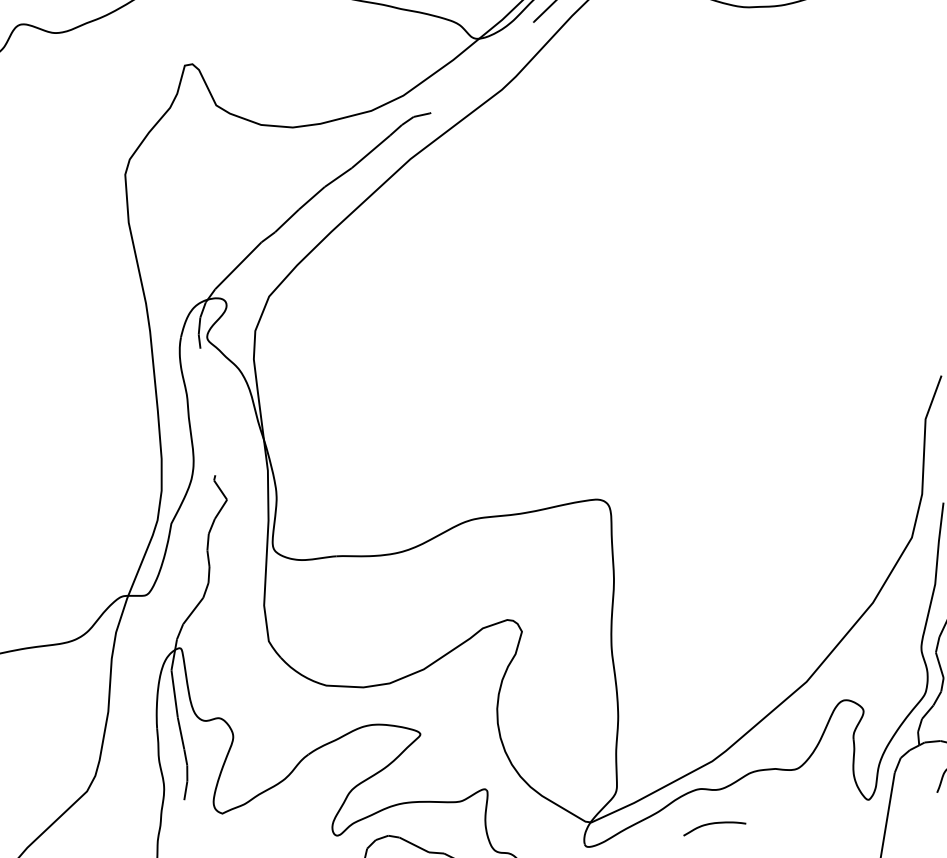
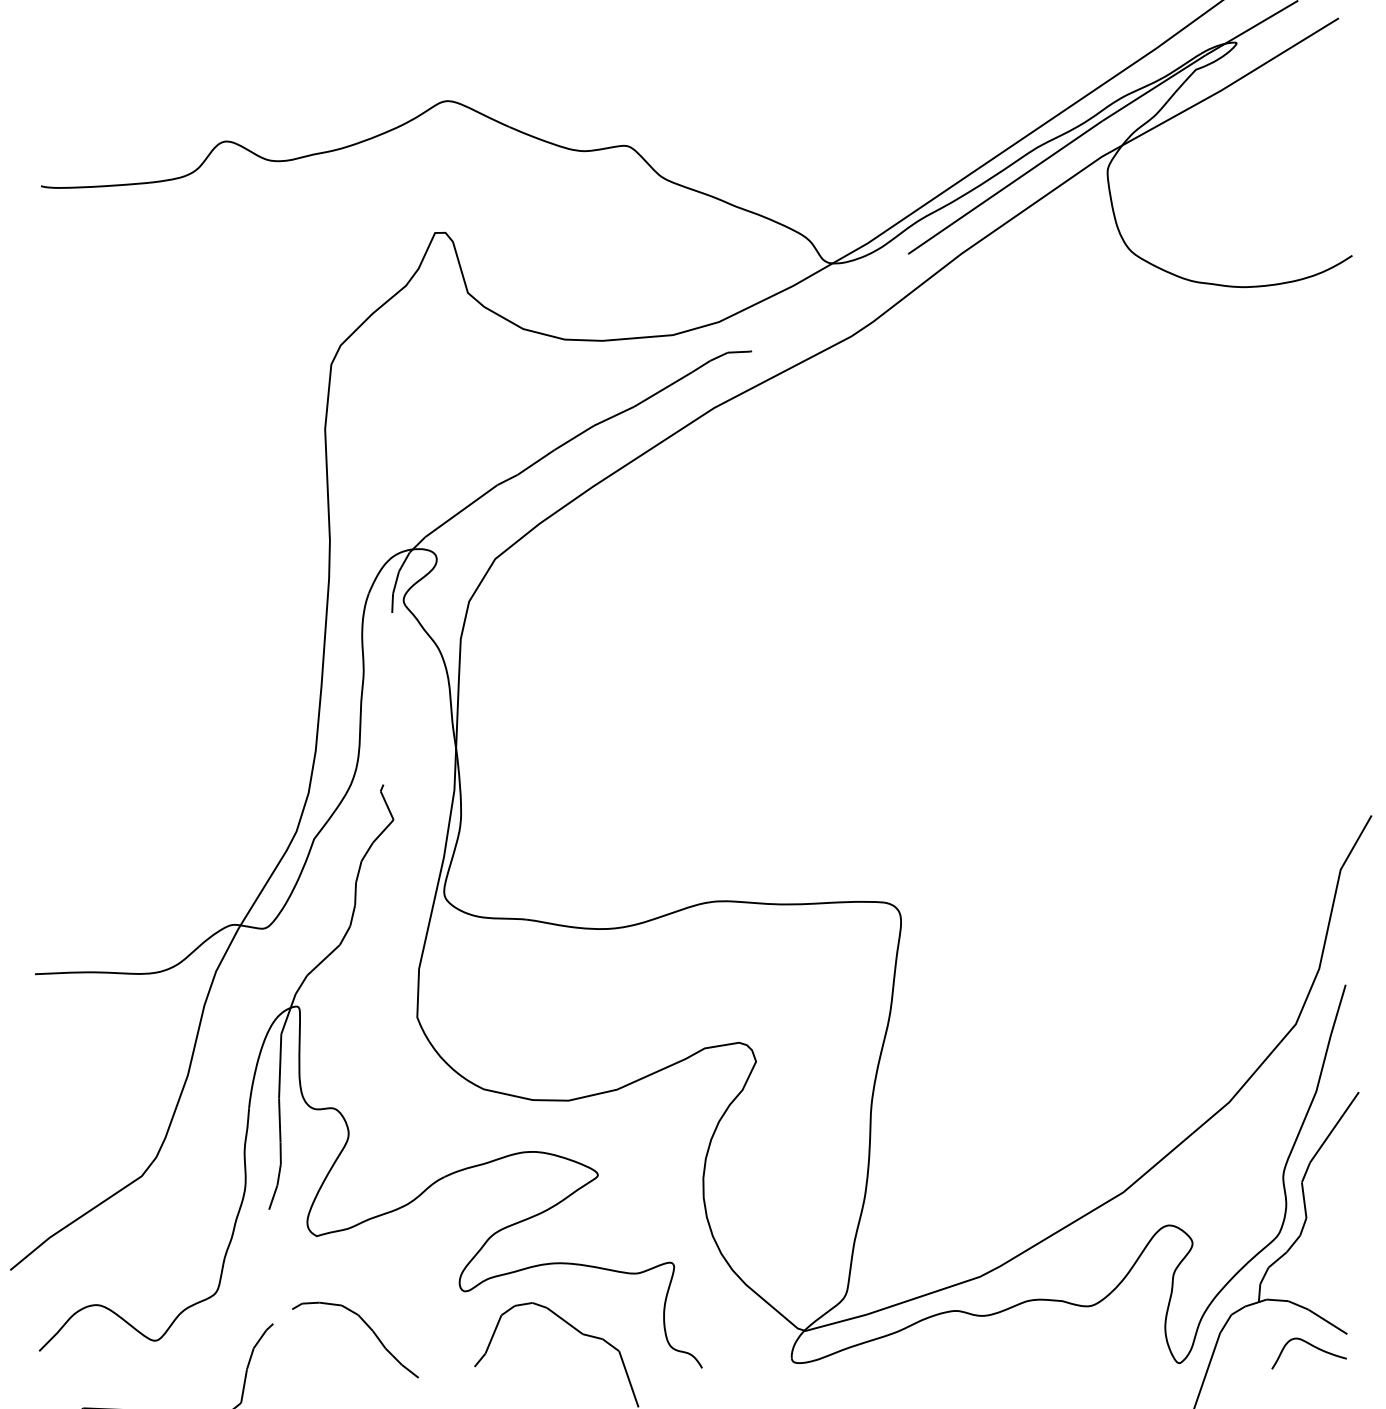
curve: (714, 823) -> (968, 1360), removed

